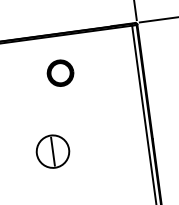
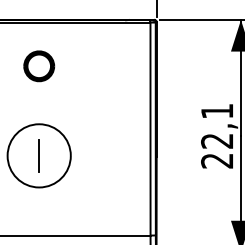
part: (60, 73) -> (39, 66), moved
circle: (52, 151) -> (38, 155), size x1.67

